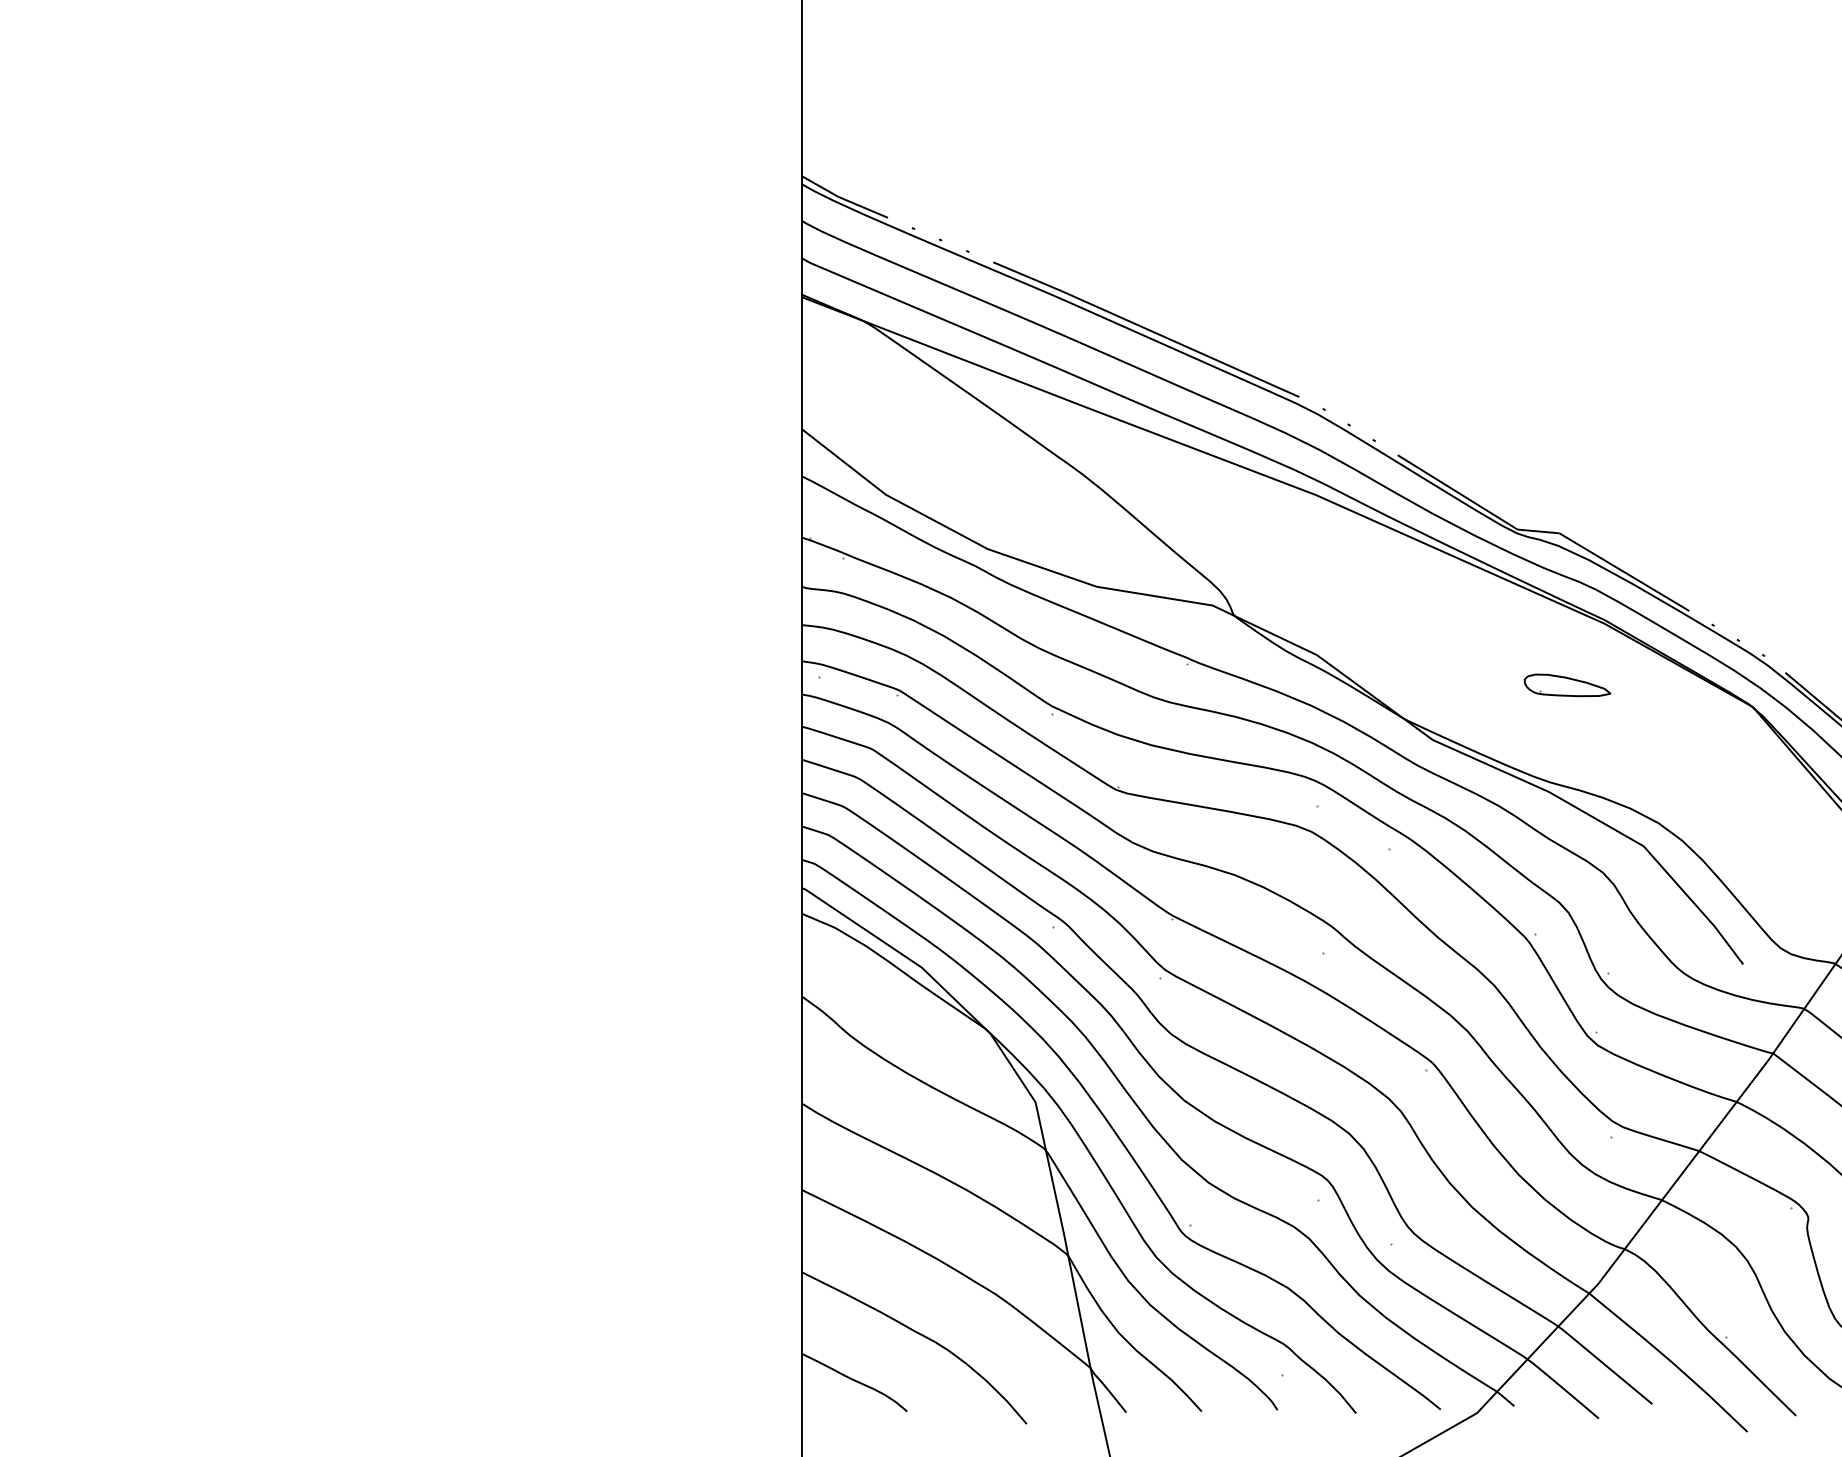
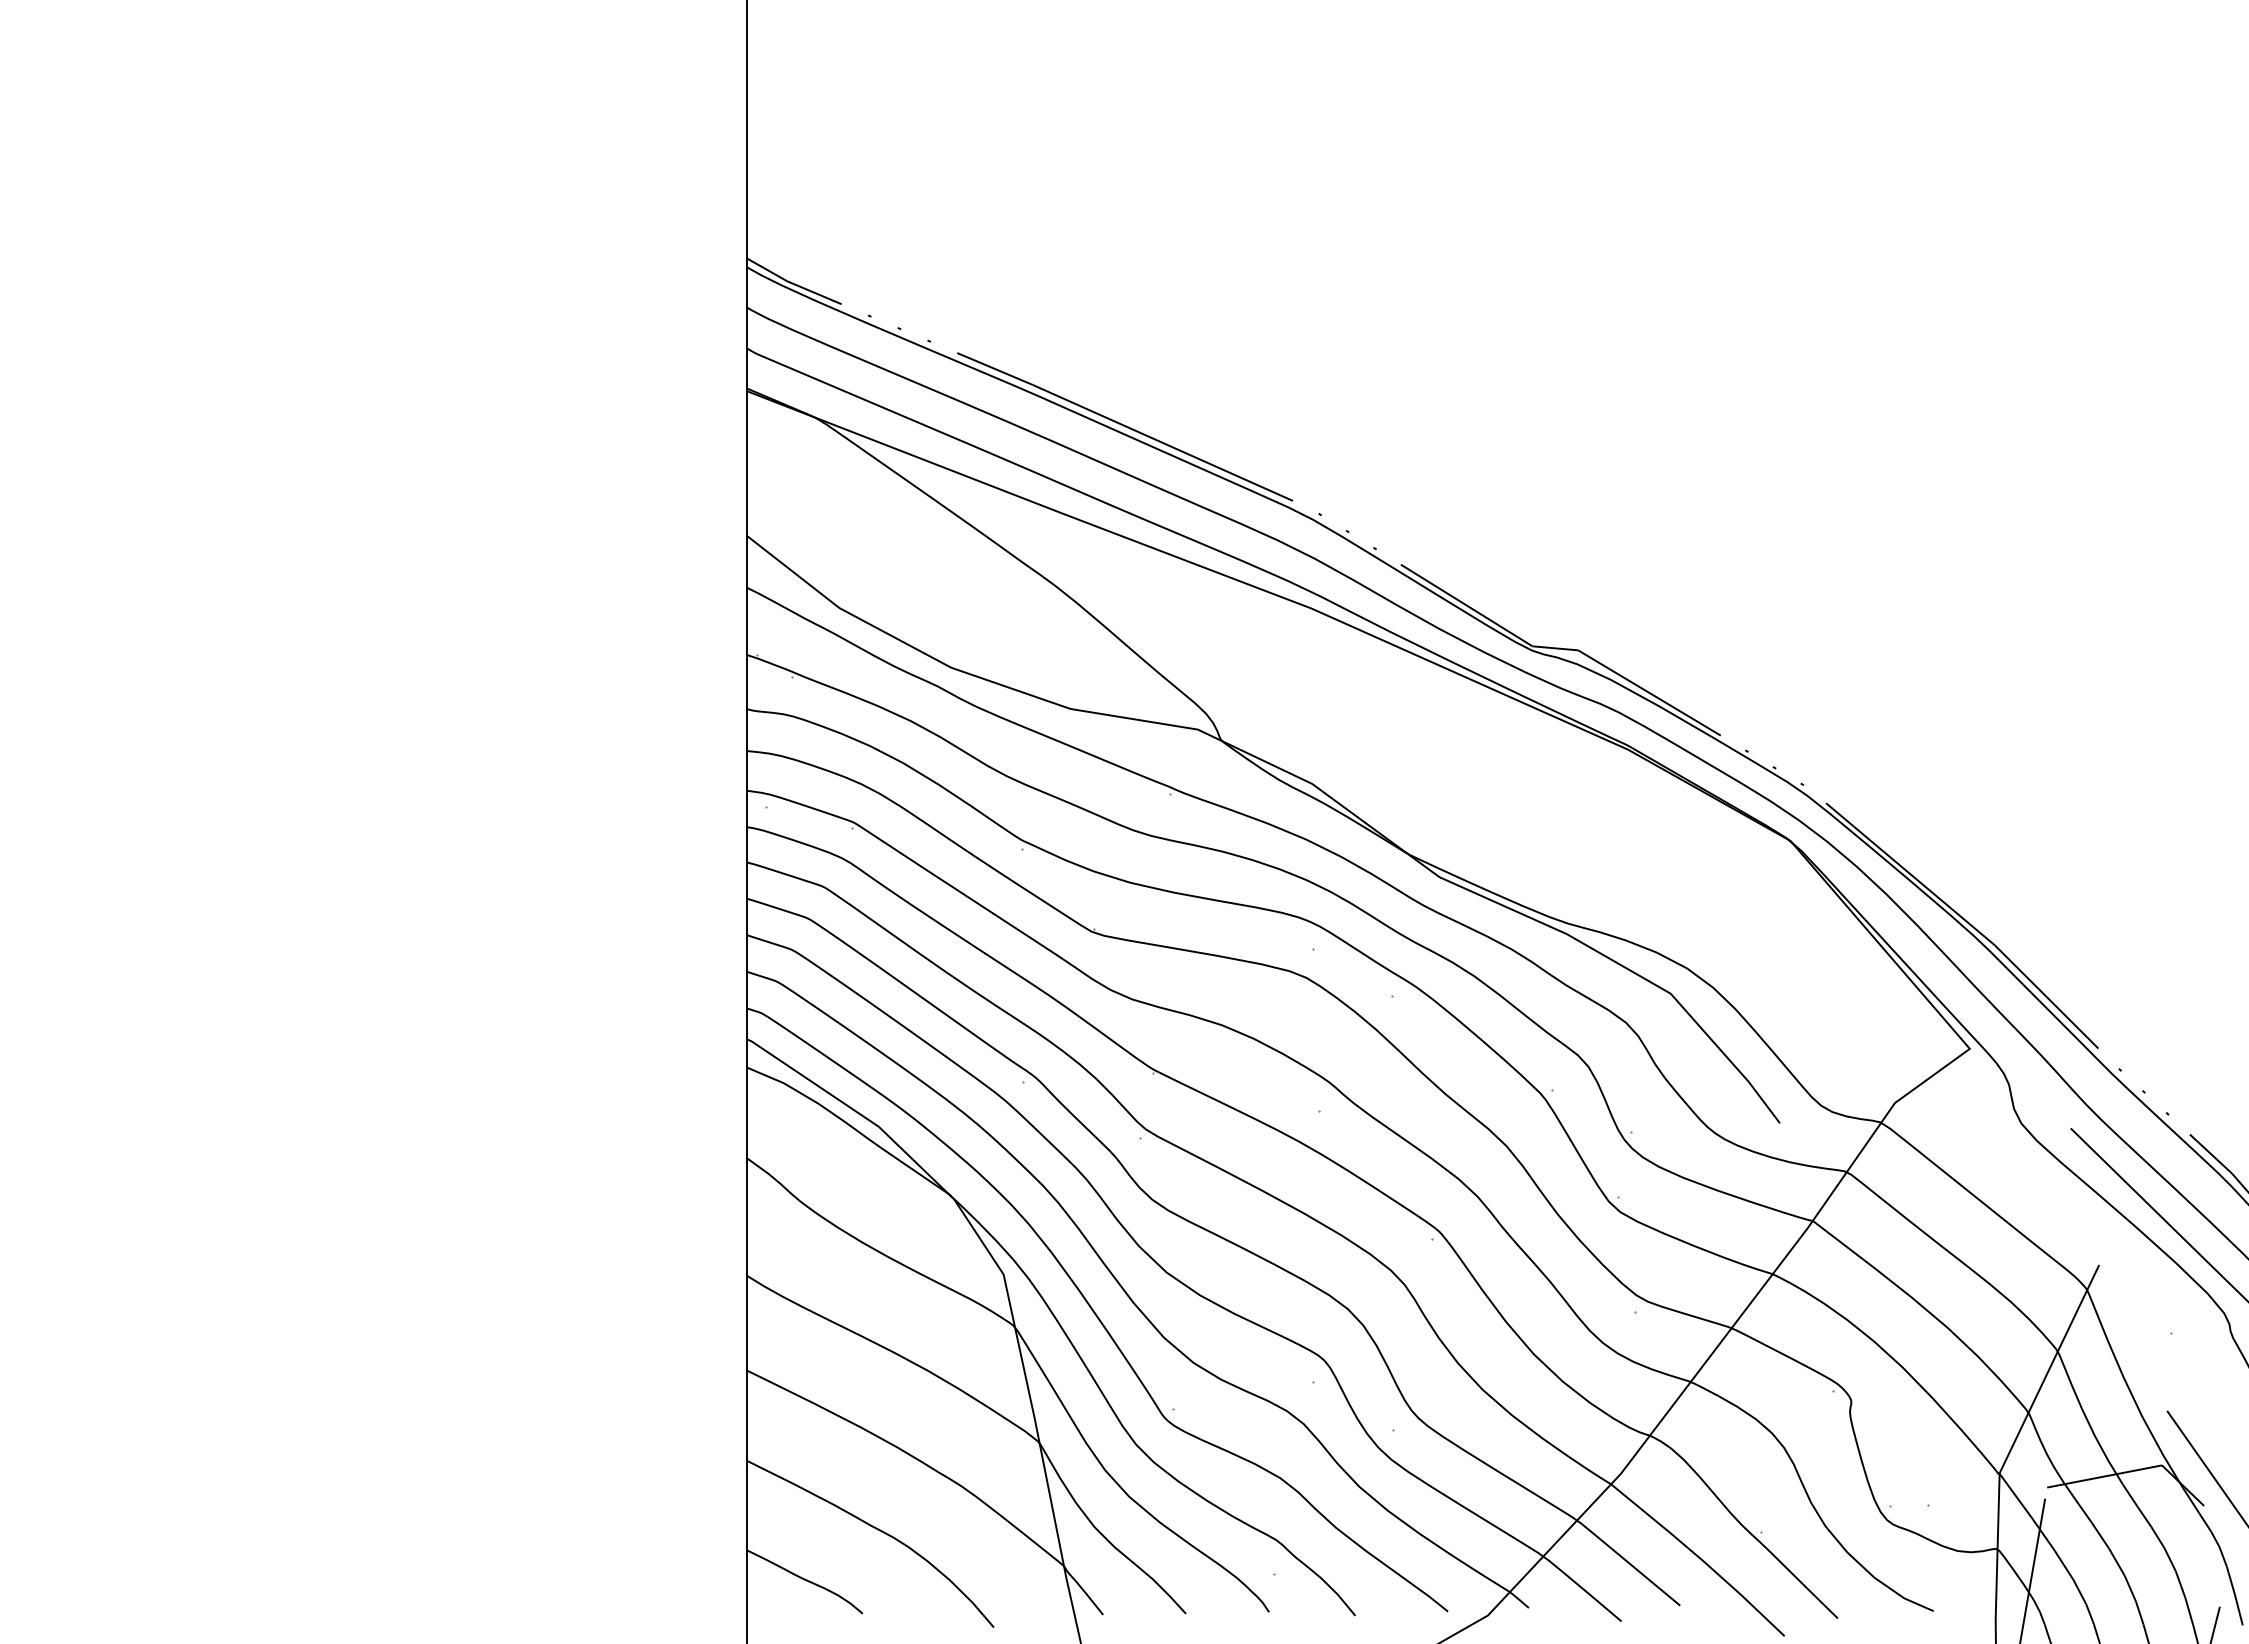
part: (1566, 684) -> (1586, 816), removed

